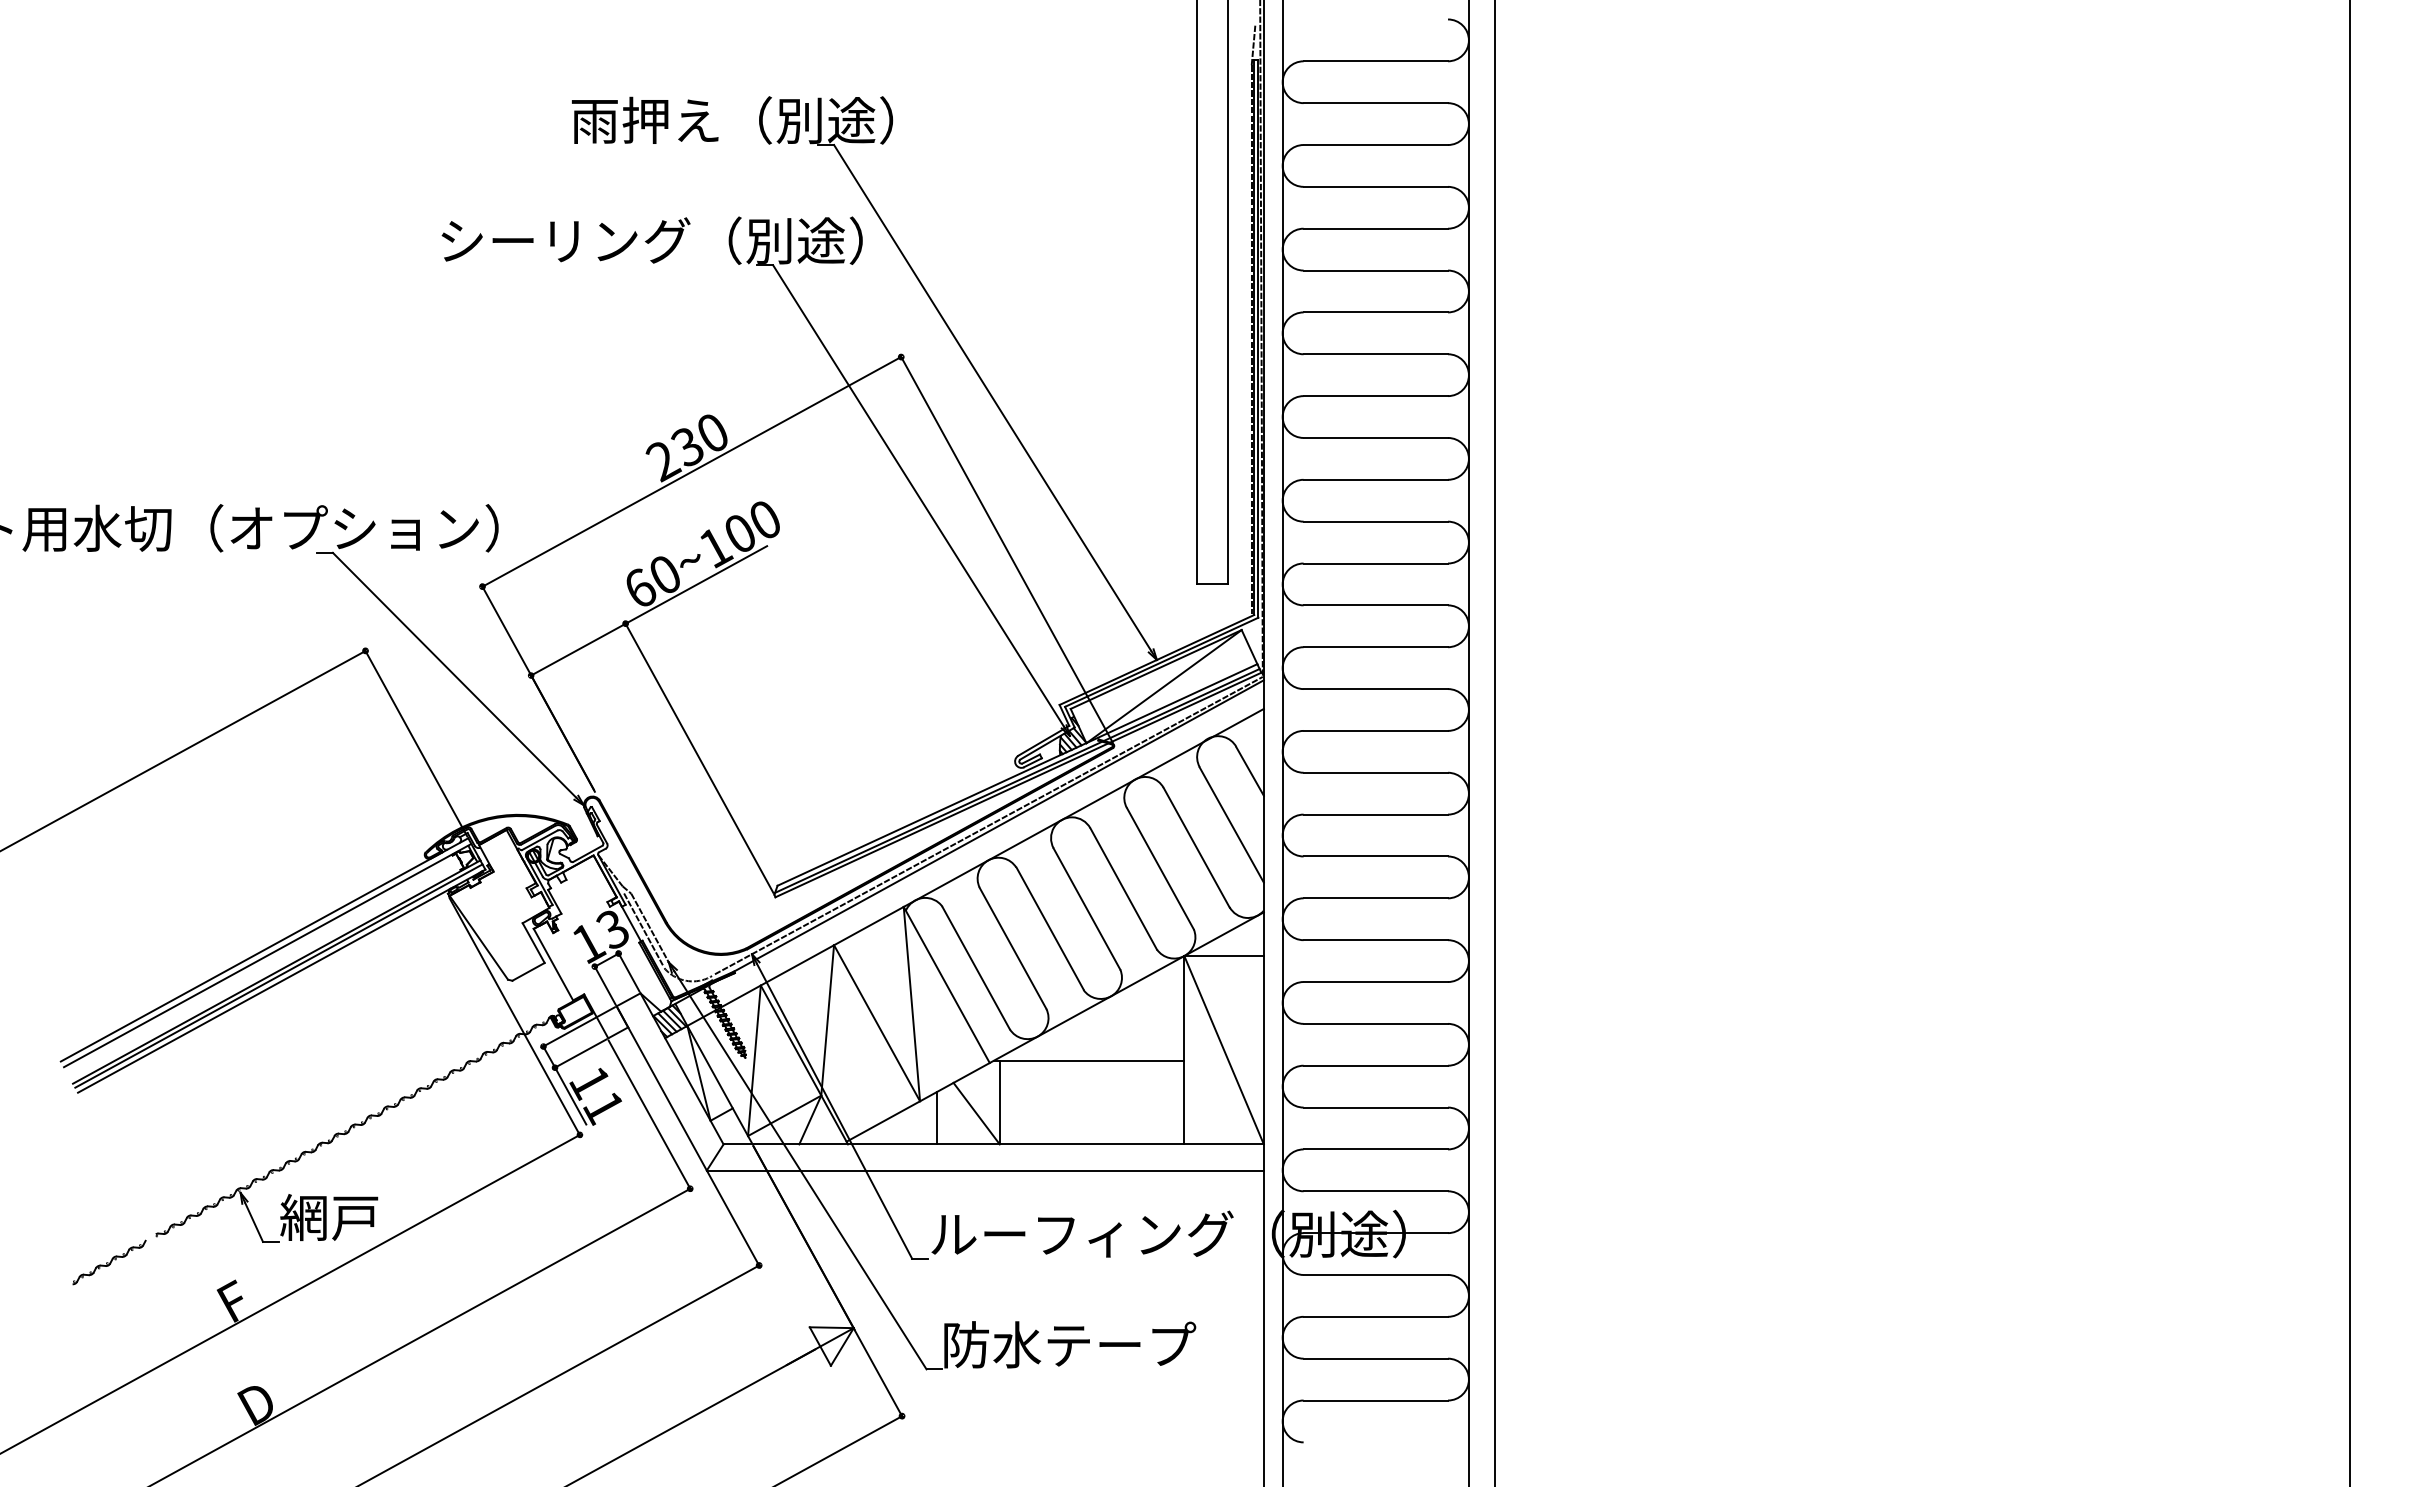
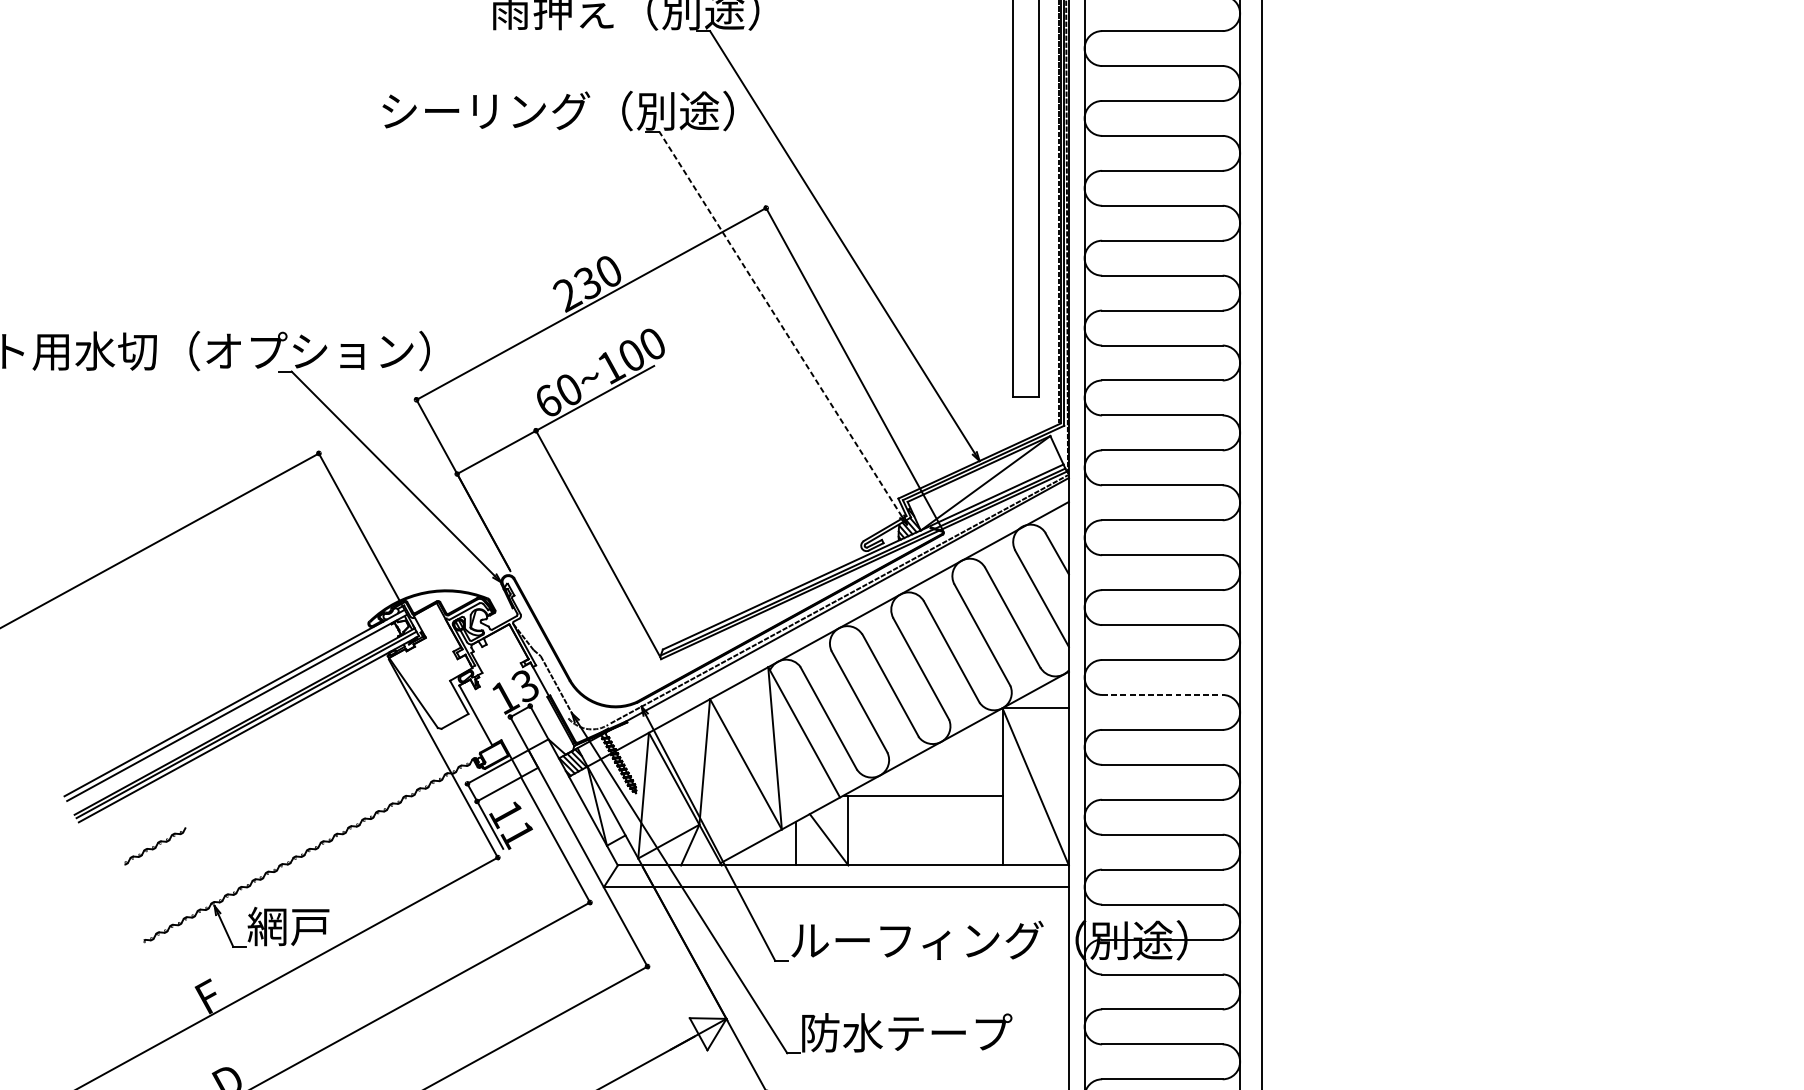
line: (918, 496) -> (780, 324), solid -> dashed
line: (642, 928) -> (550, 685), removed
line: (1376, 940) -> (1162, 695), solid -> dashed
part: (109, 1262) -> (155, 846), moved

